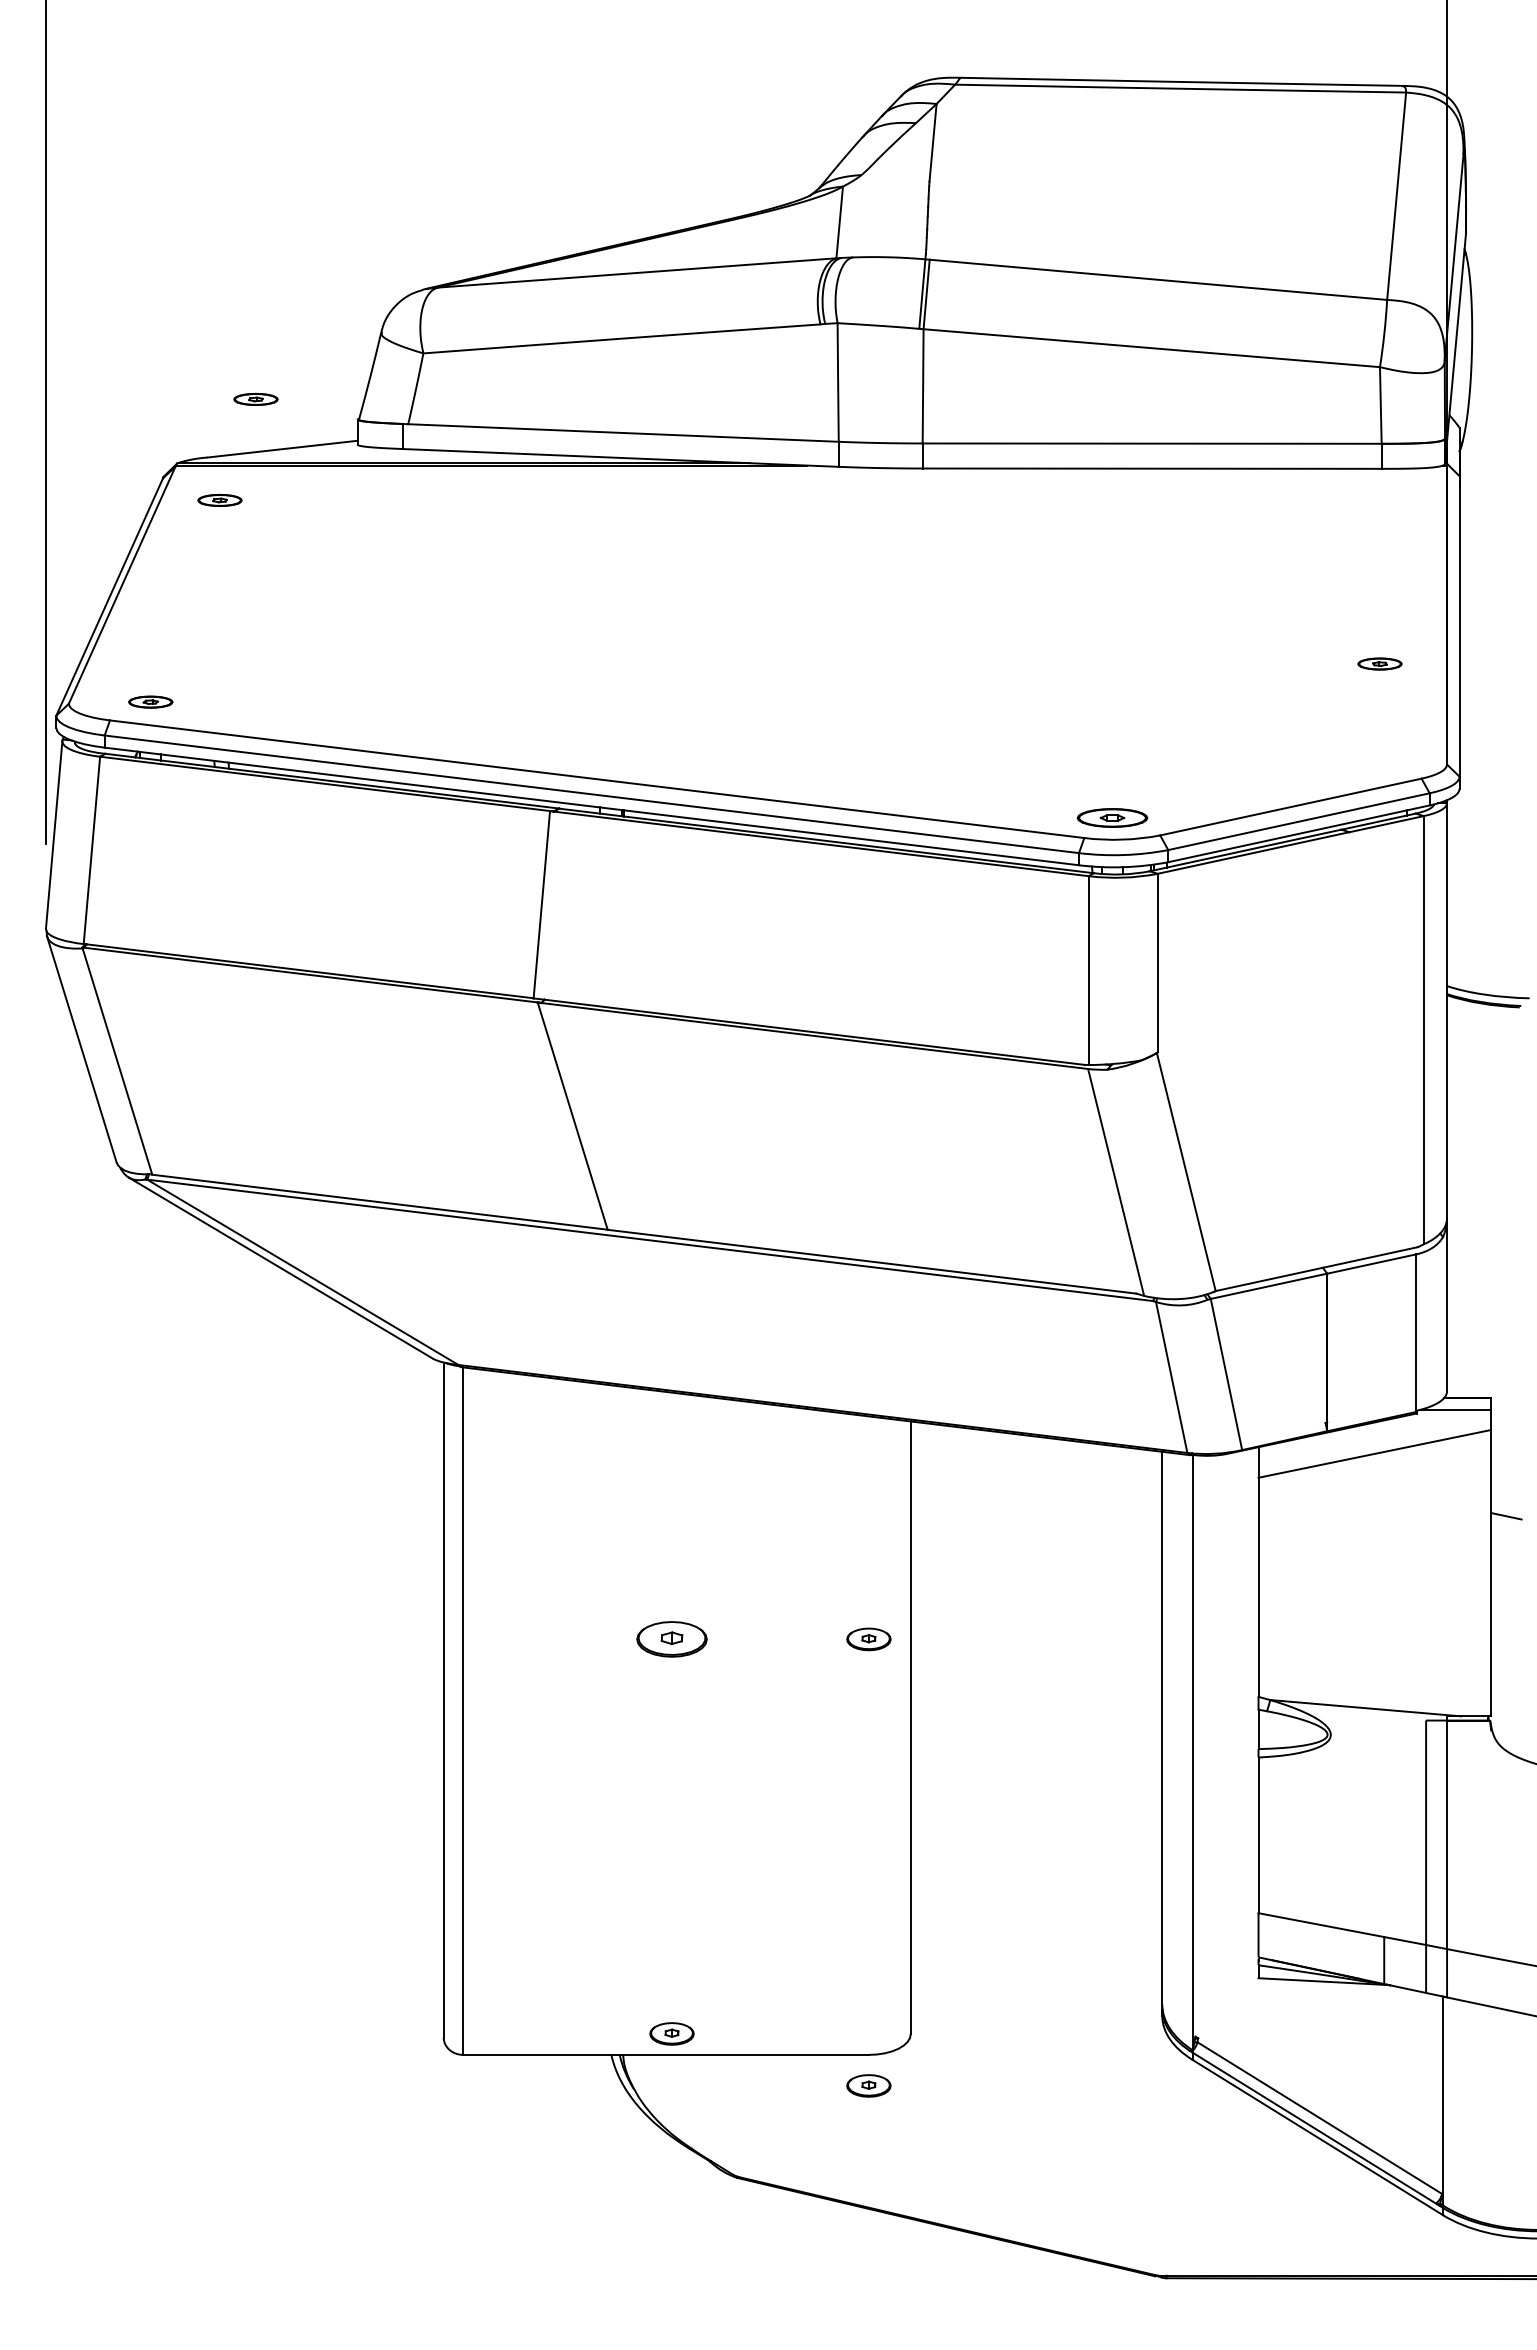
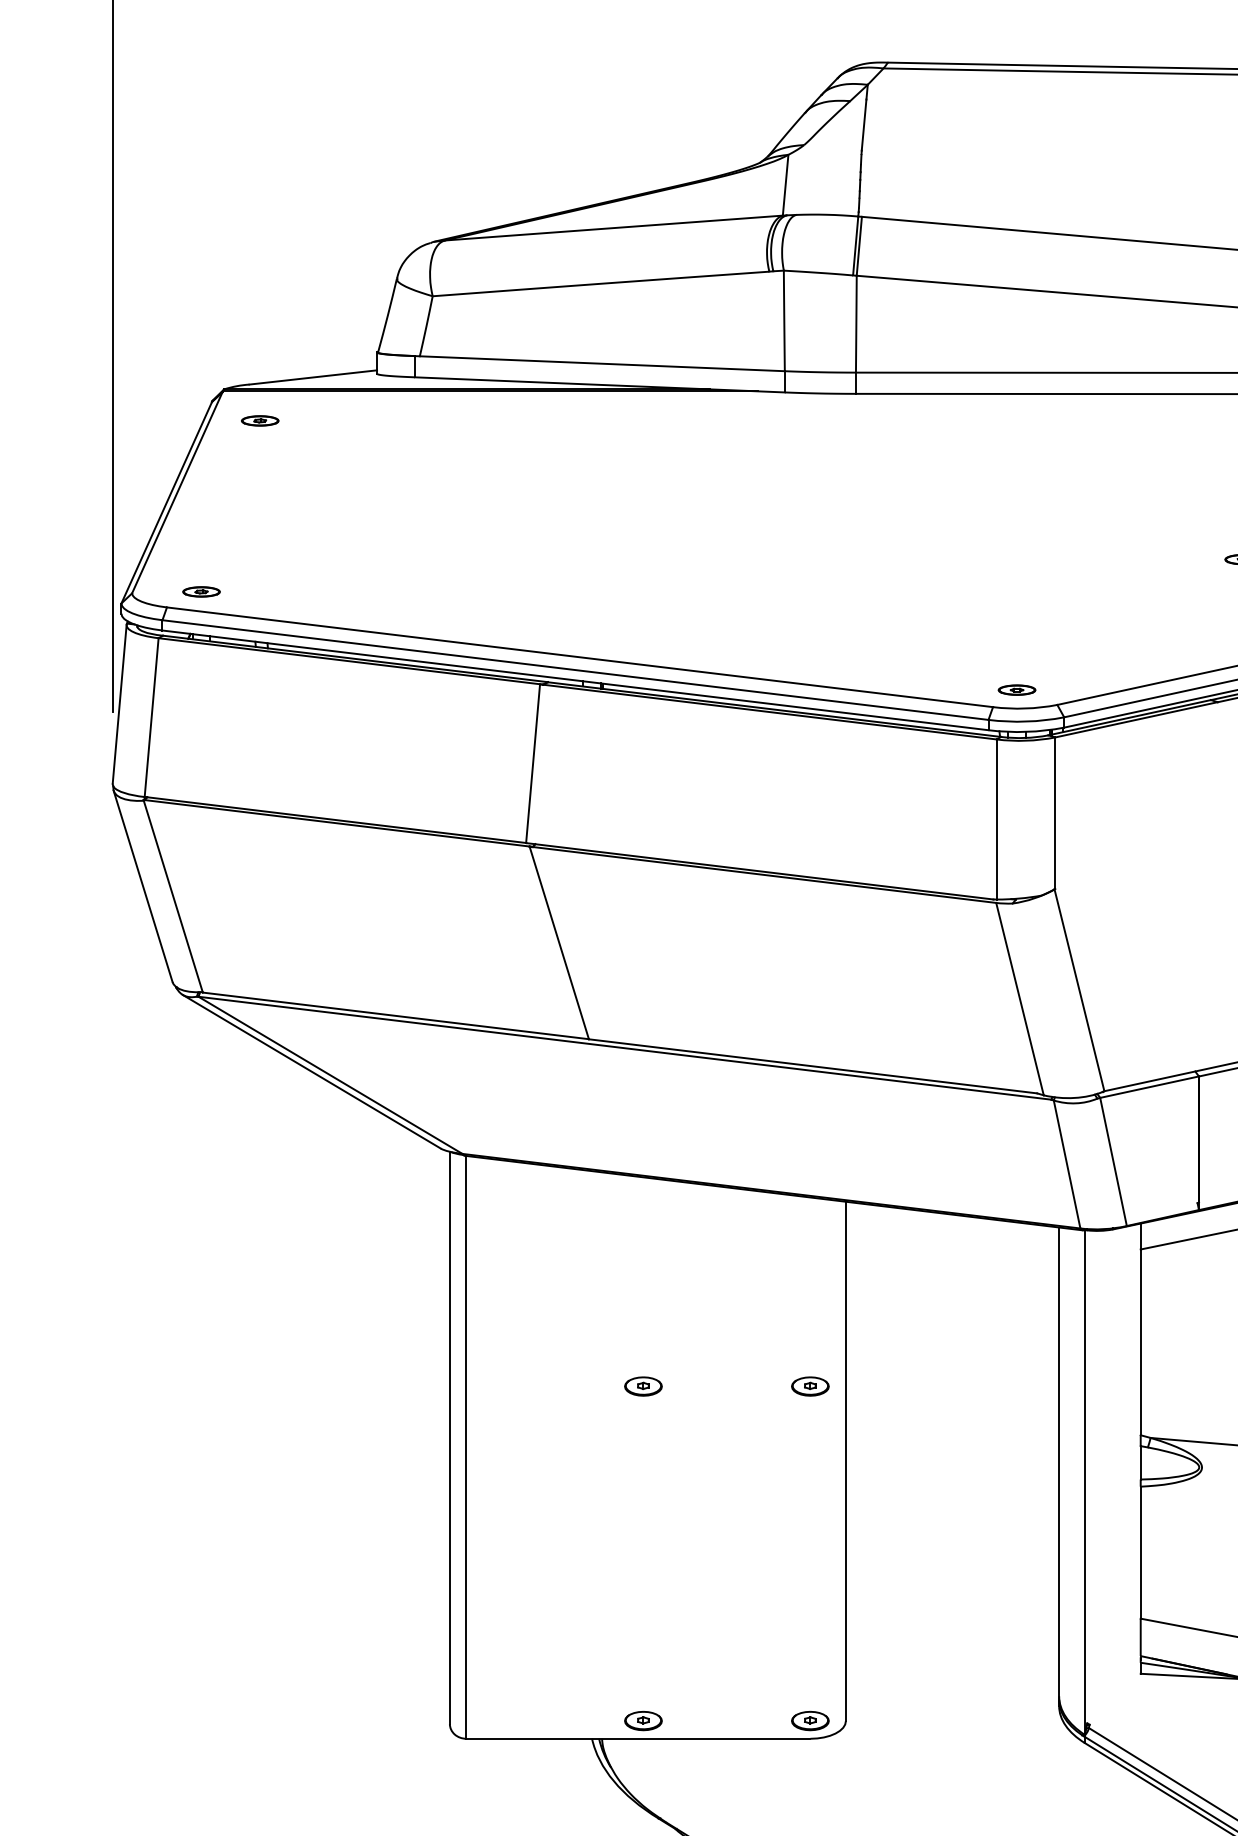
part: (255, 398) -> (290, 334), removed
part: (1112, 817) -> (1016, 689), size x0.62
part: (671, 1639) -> (643, 1386), size x0.62
part: (868, 2085) -> (810, 1720), moved

